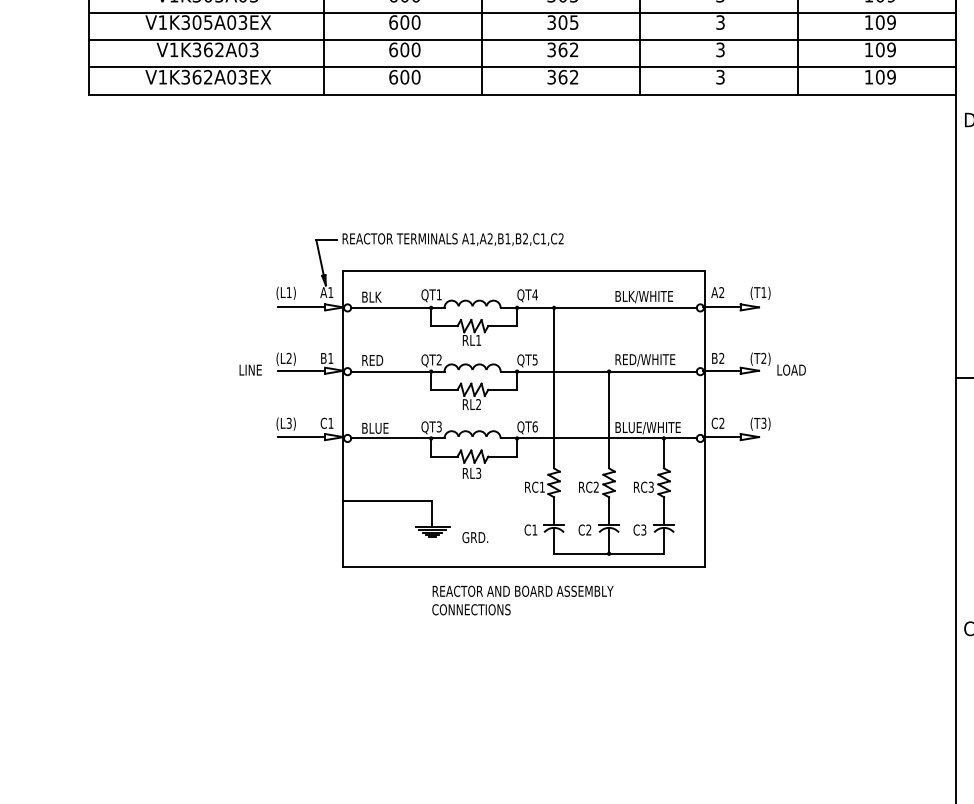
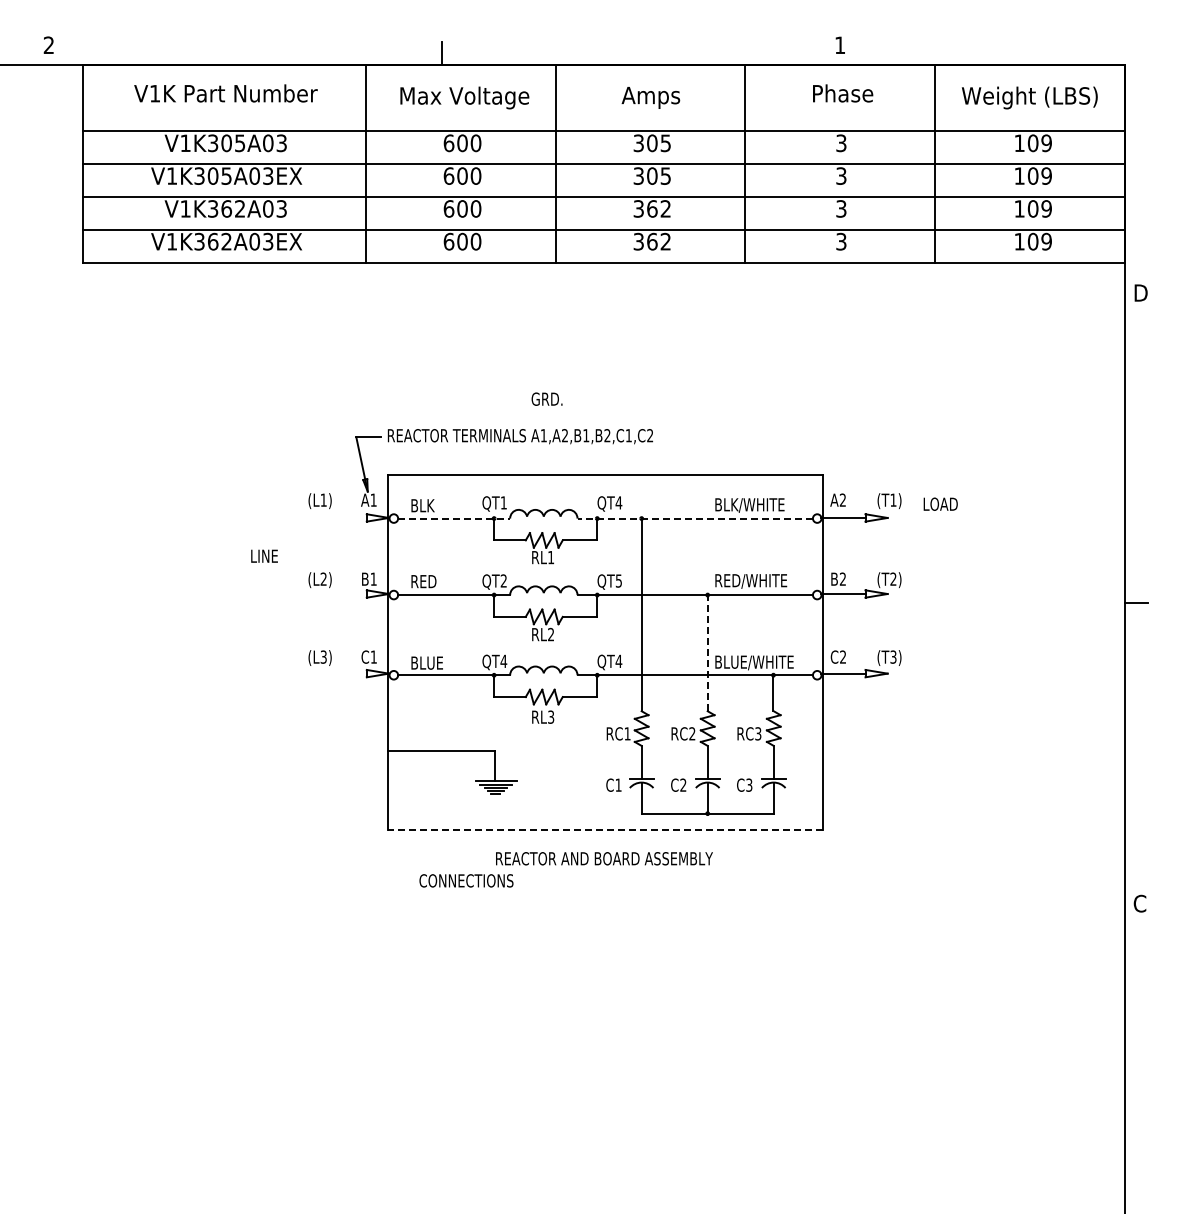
line: (300, 307) -> (337, 517), removed
line: (398, 307) -> (454, 518), solid -> dashed
line: (598, 307) -> (695, 518), solid -> dashed
text: (250, 369) -> (264, 555), moved
text: (791, 369) -> (940, 503), moved
line: (300, 371) -> (337, 594), removed
line: (608, 419) -> (707, 652), solid -> dashed
text: (438, 426) -> (503, 661), QT3 -> QT4
text: (534, 426) -> (618, 661), QT6 -> QT4
line: (300, 436) -> (337, 673), removed
text: (474, 536) -> (546, 398), moved
line: (523, 566) -> (604, 829), solid -> dashed
text: (471, 609) -> (466, 880), moved

